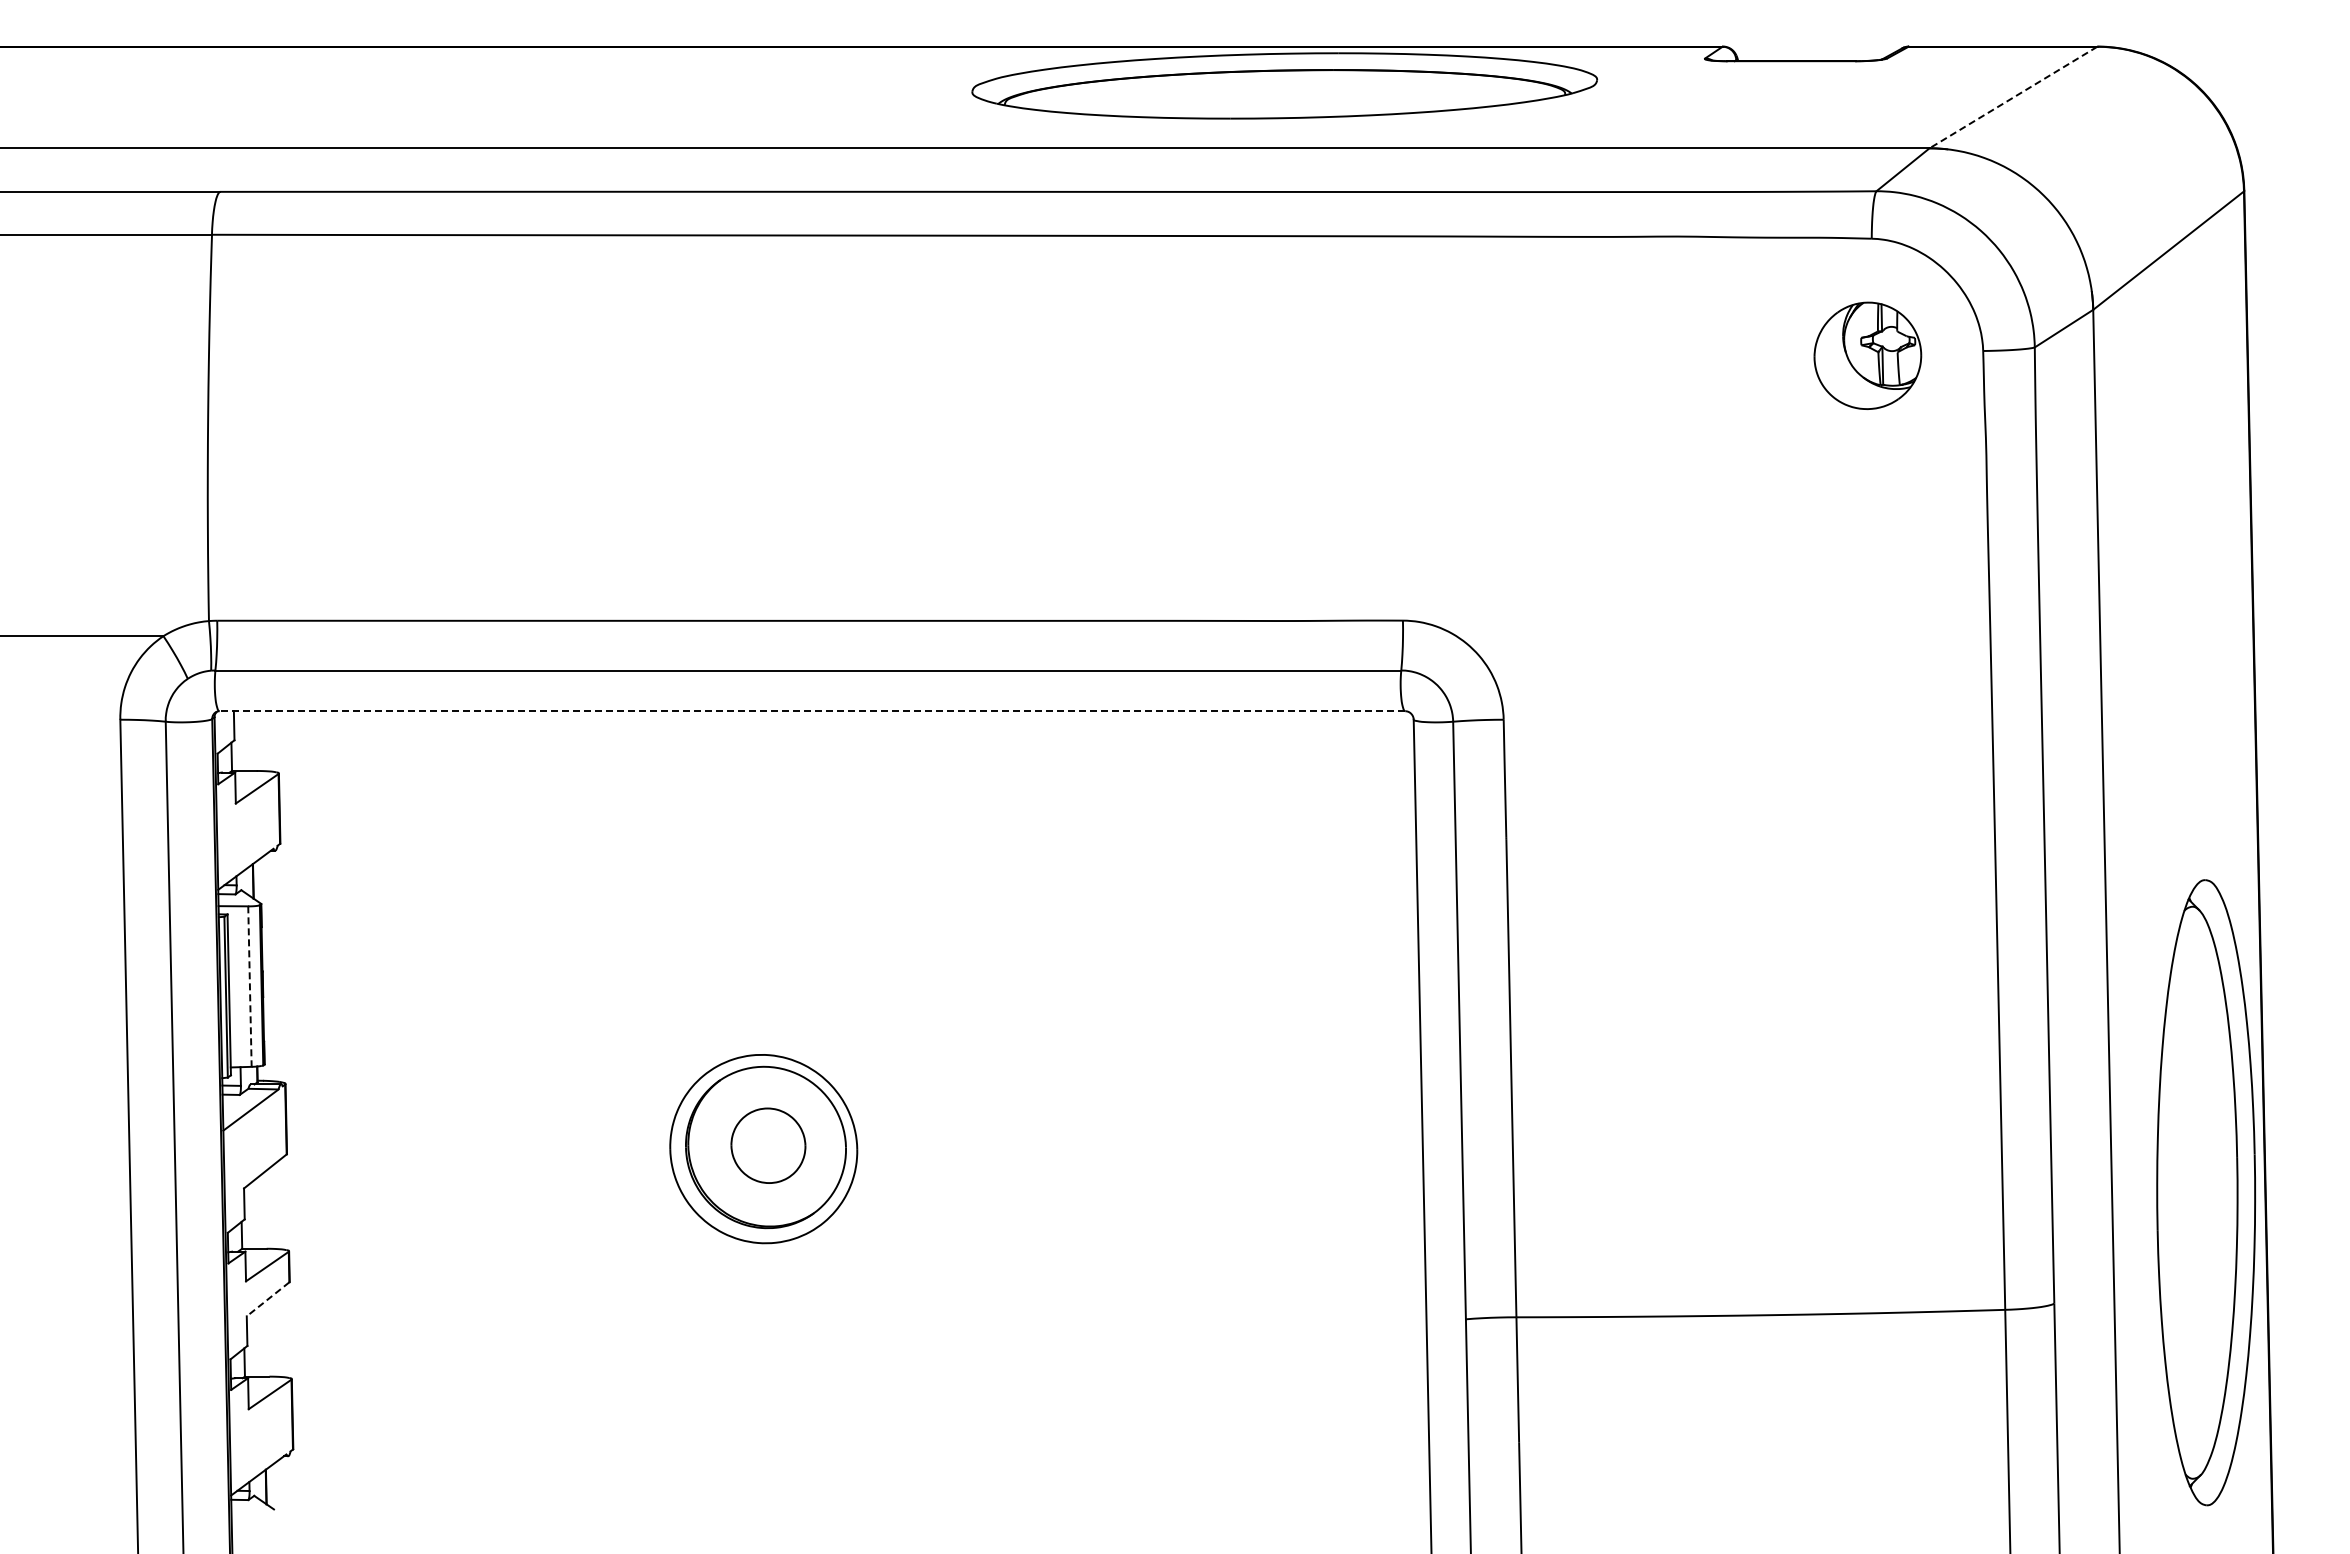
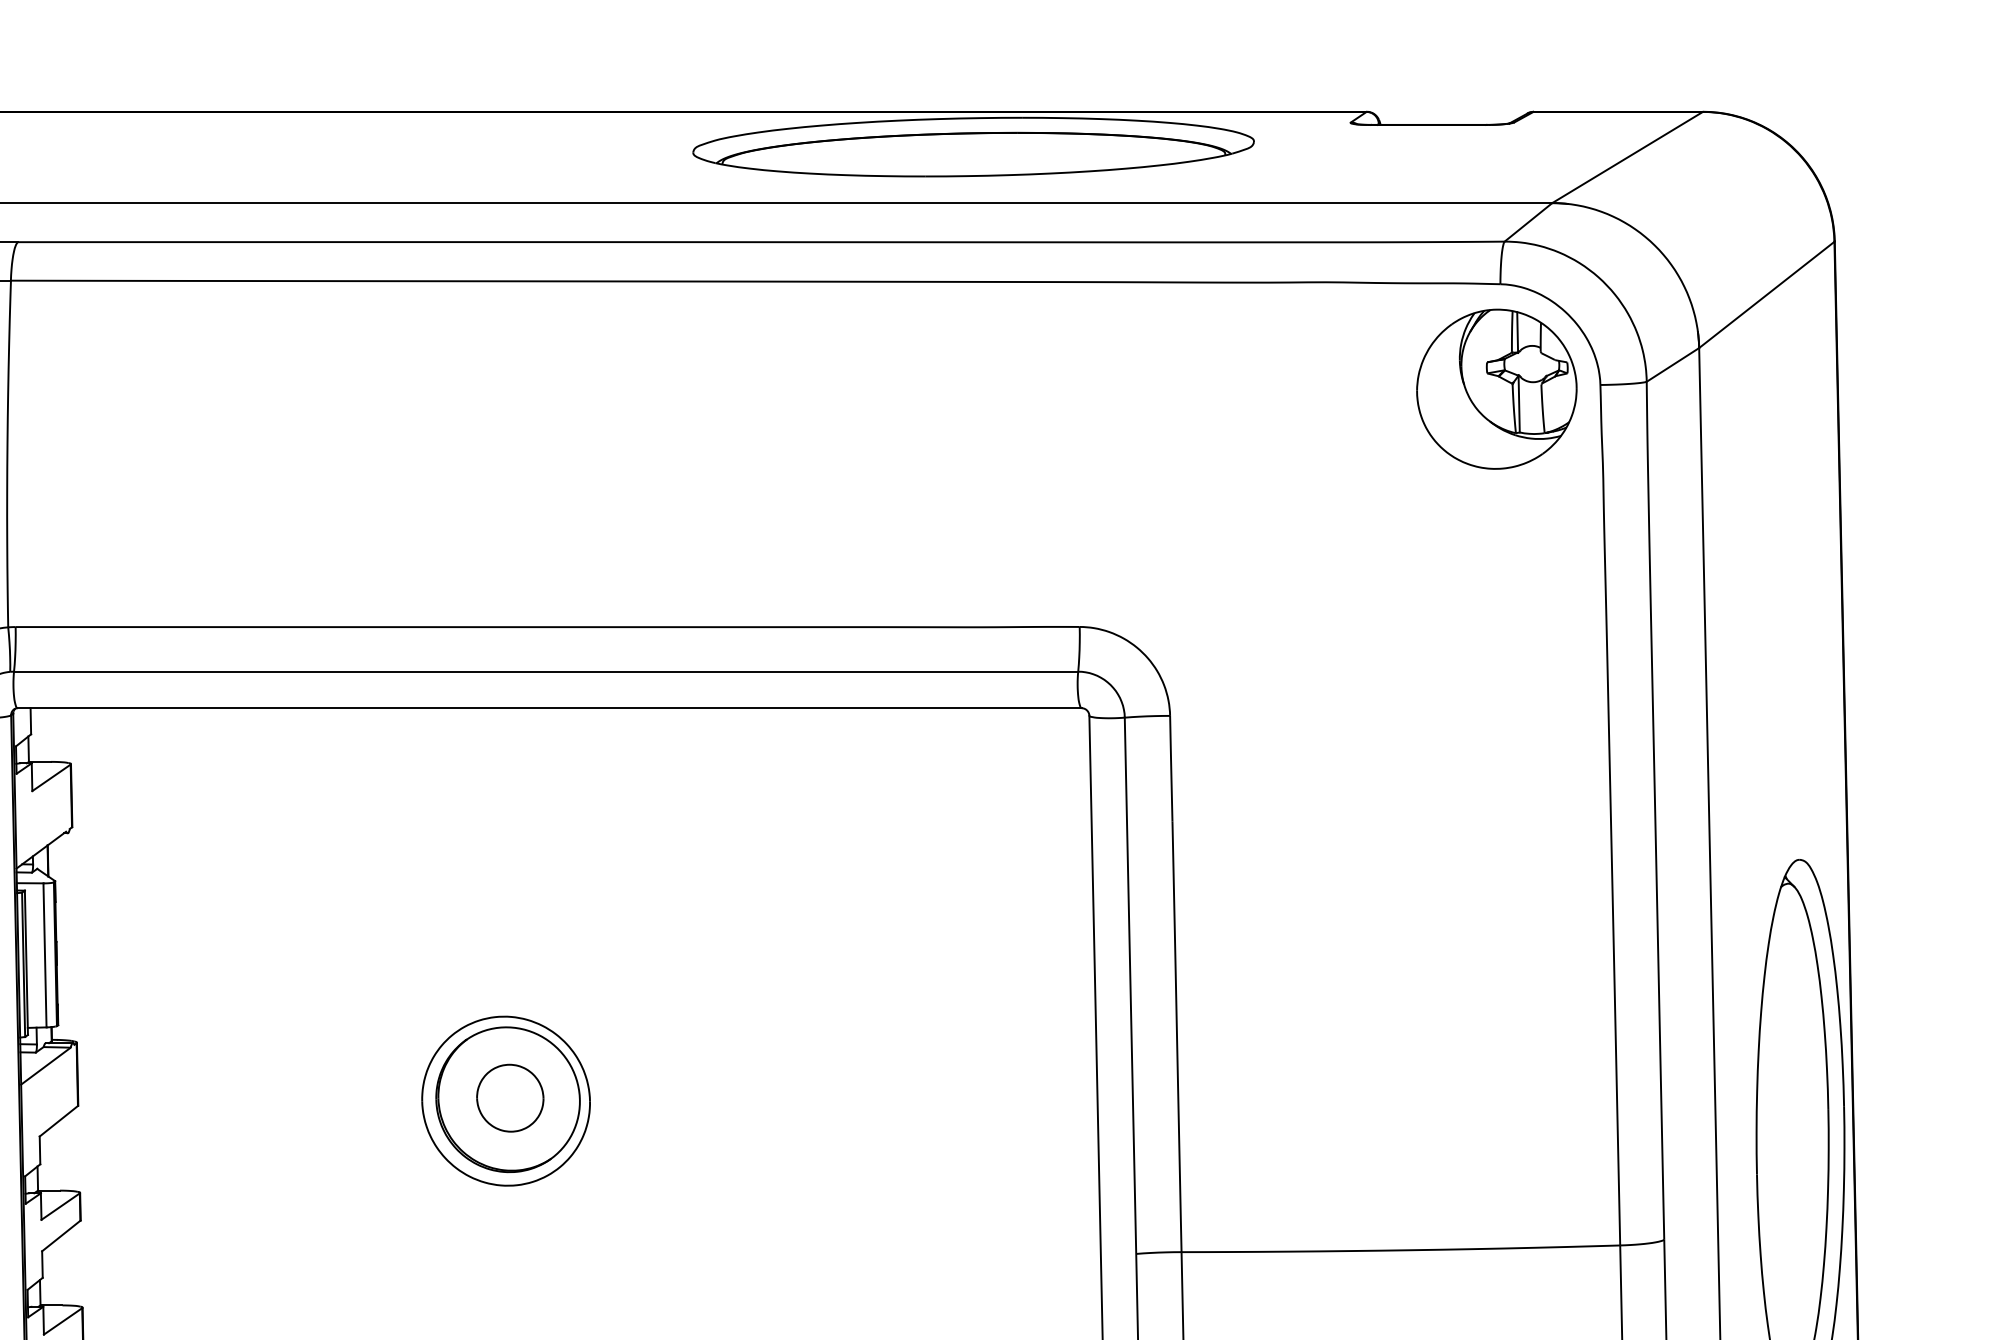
line: (2013, 97) -> (1627, 157), dashed -> solid
part: (1867, 355) -> (1496, 389), size x1.67
line: (812, 711) -> (549, 708), dashed -> solid
line: (249, 987) -> (44, 956), dashed -> solid
line: (267, 1299) -> (60, 1236), dashed -> solid

